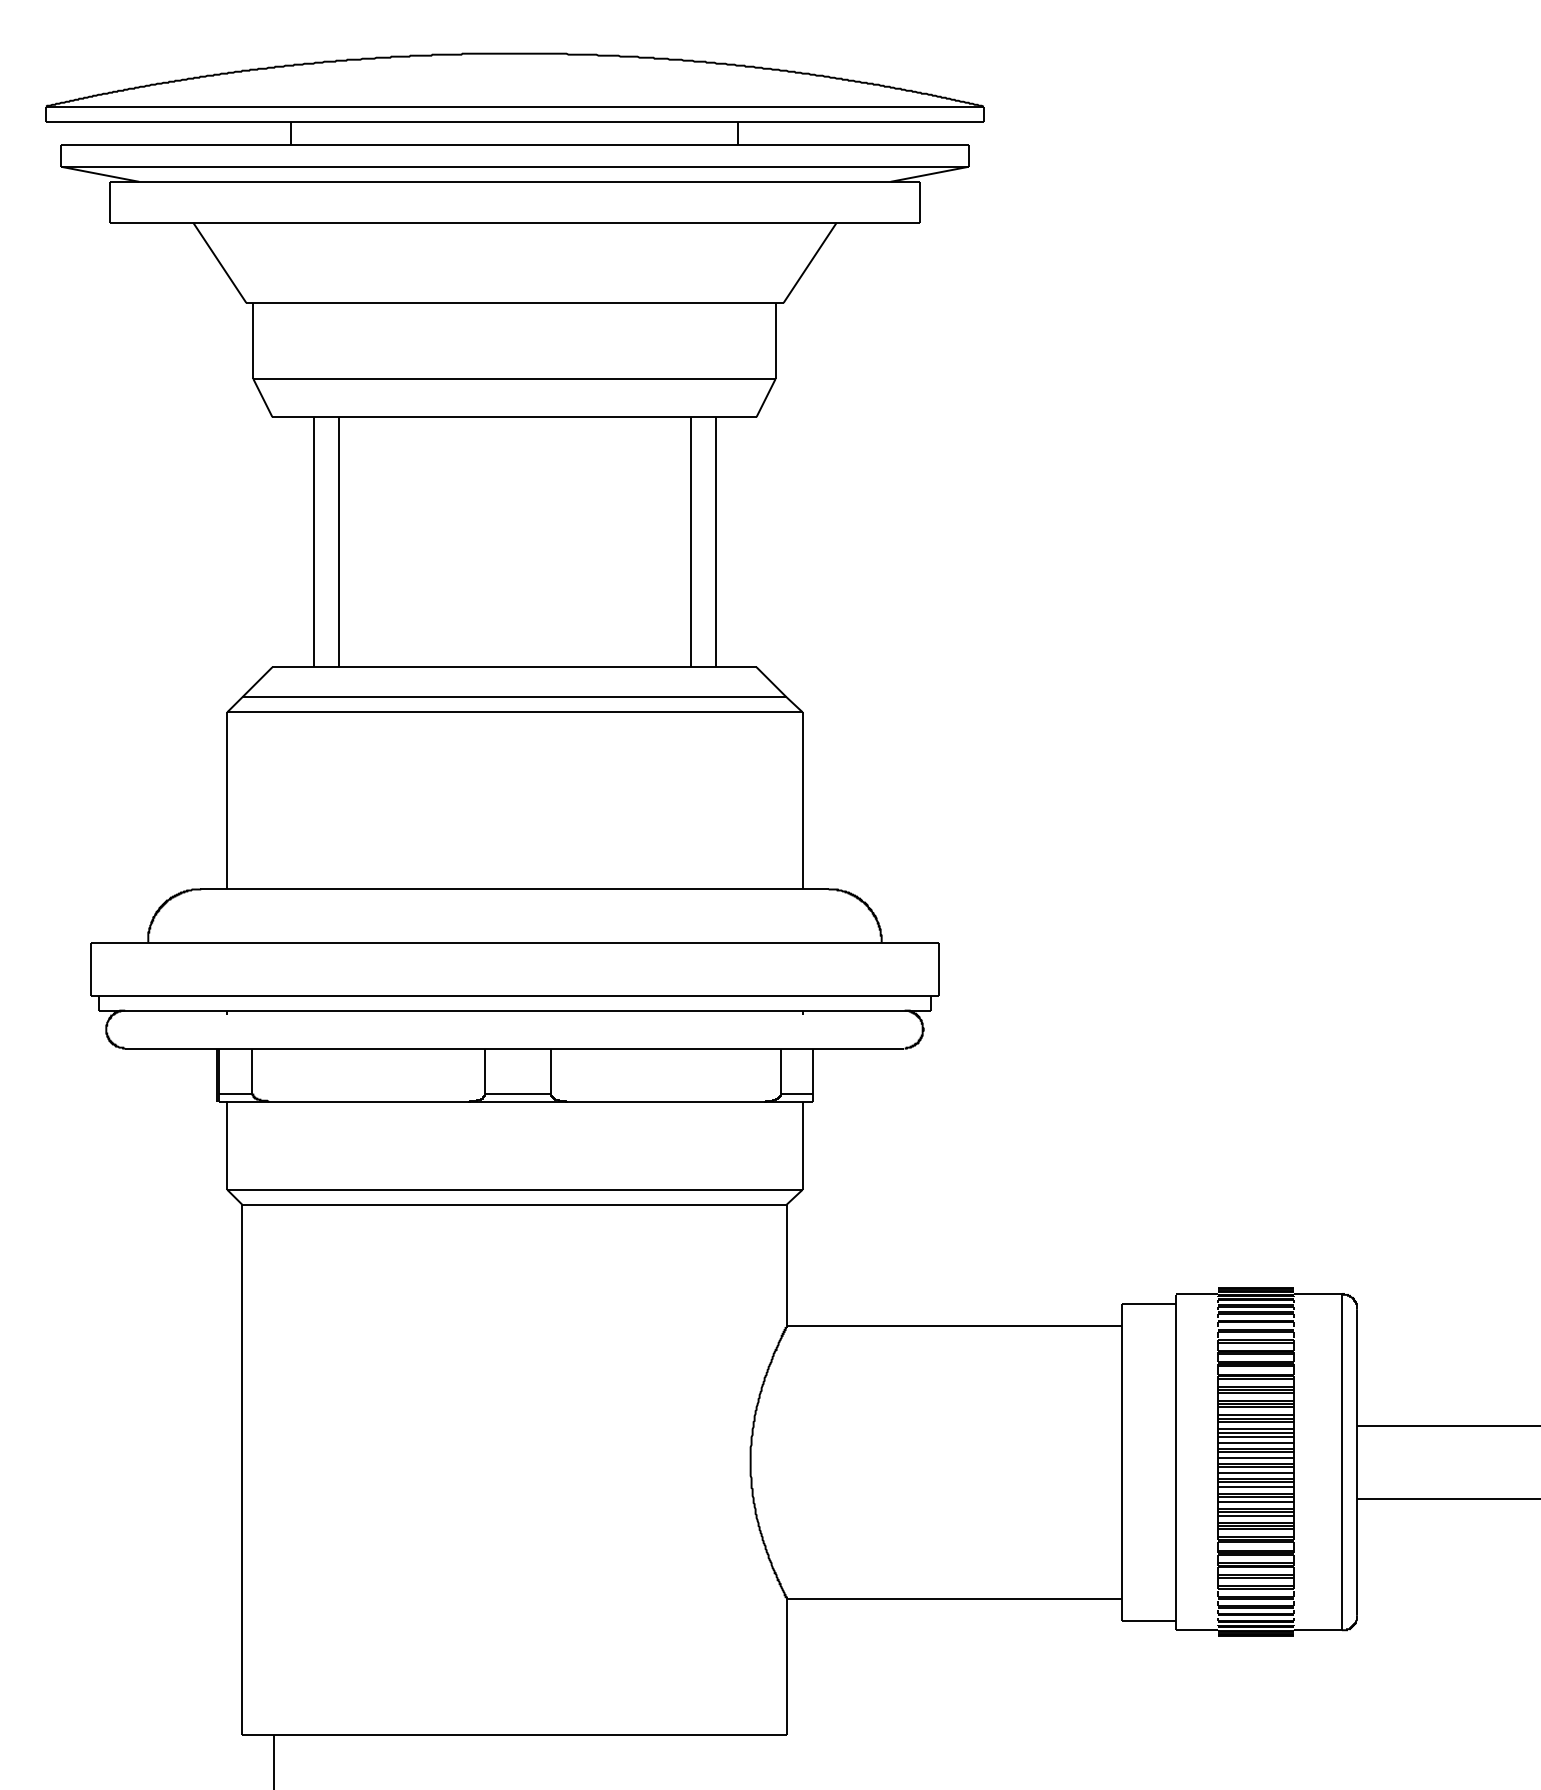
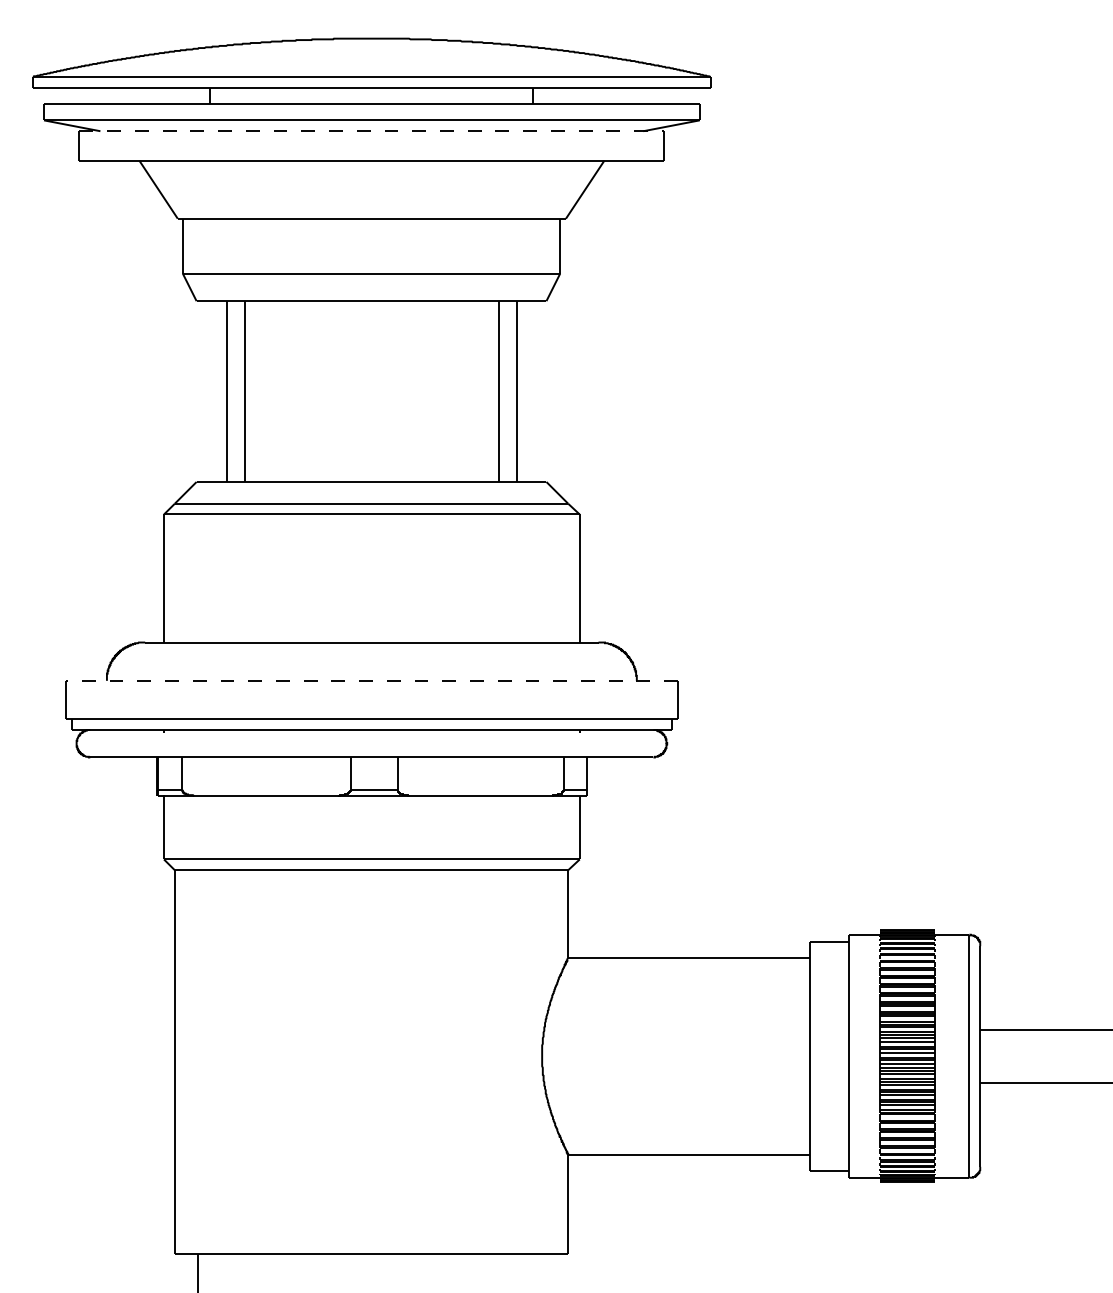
line: (514, 181) -> (371, 130), solid -> dashed
line: (514, 942) -> (371, 680), solid -> dashed

